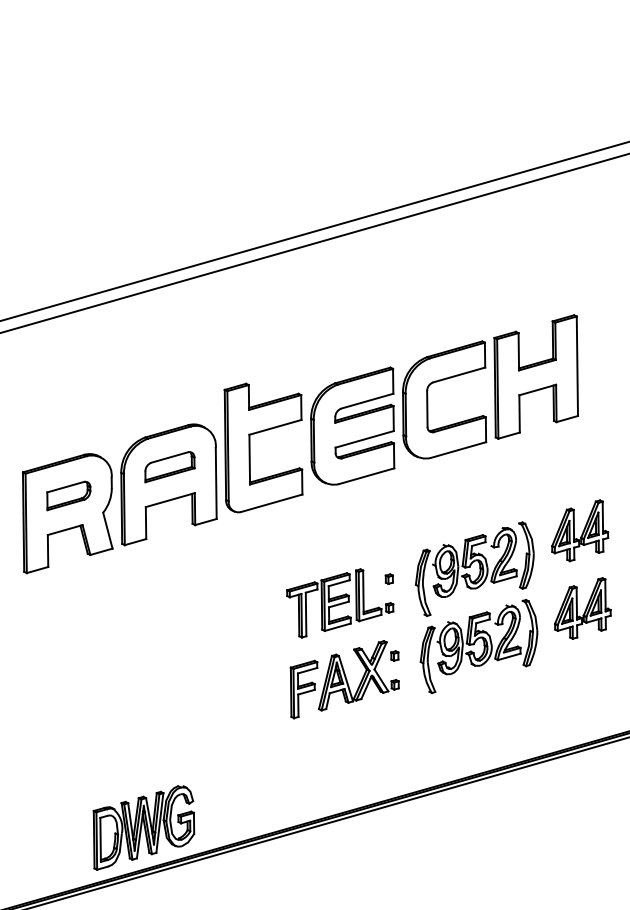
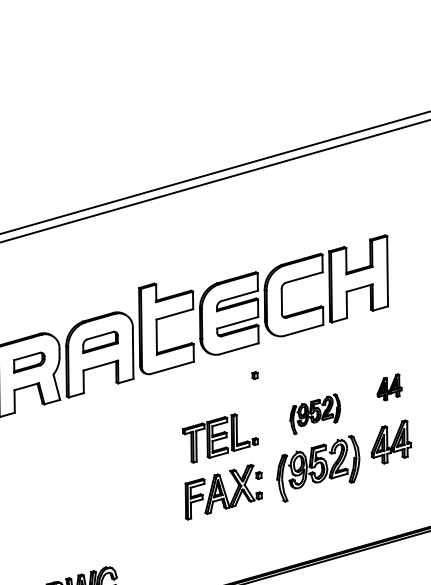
part: (580, 530) -> (389, 387), size x0.6
part: (474, 568) -> (315, 413), size x0.6
part: (388, 578) -> (254, 375), moved

